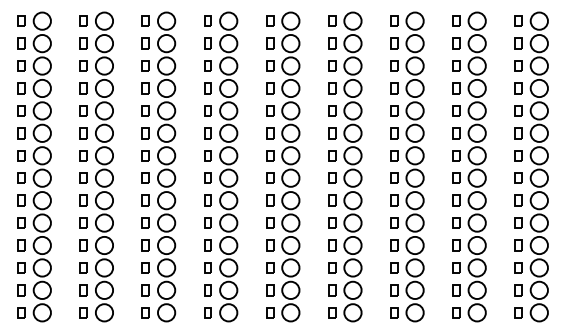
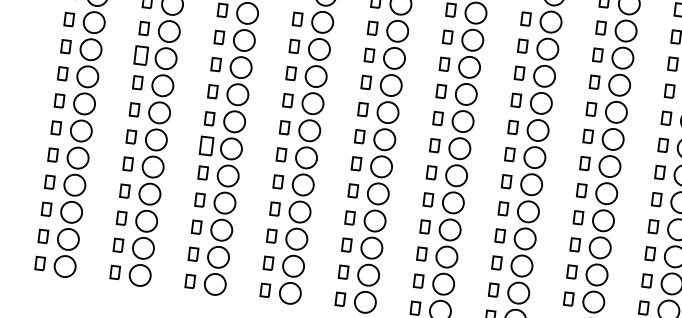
part: (83, 133) -> (140, 55), size x1.4
part: (145, 200) -> (205, 145), size x1.4

